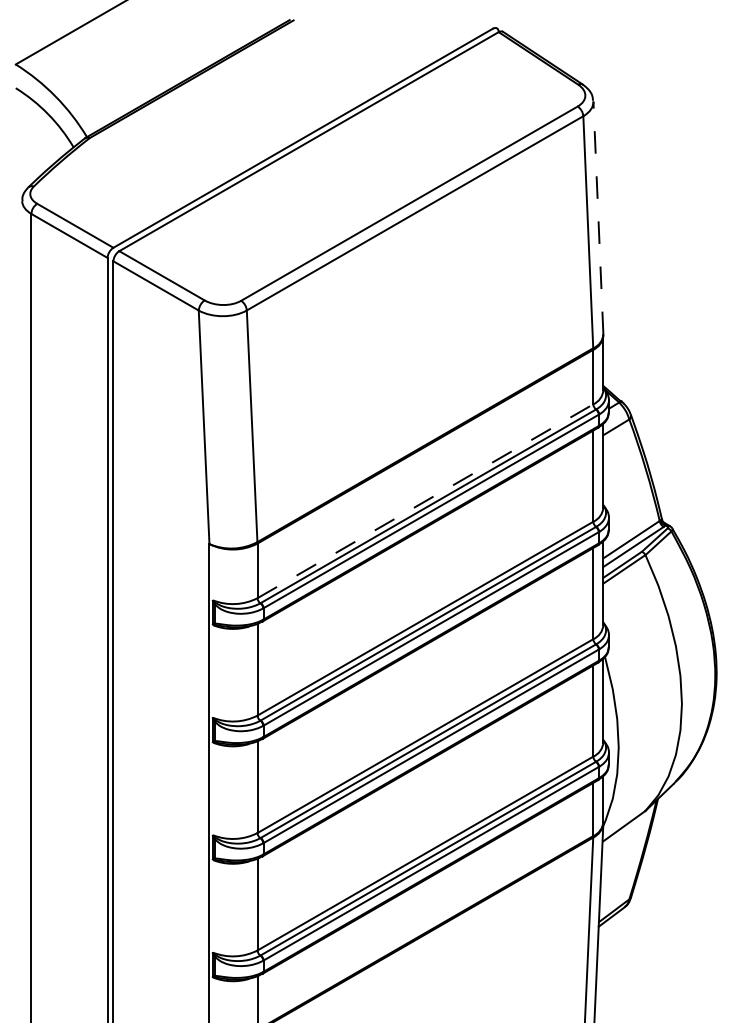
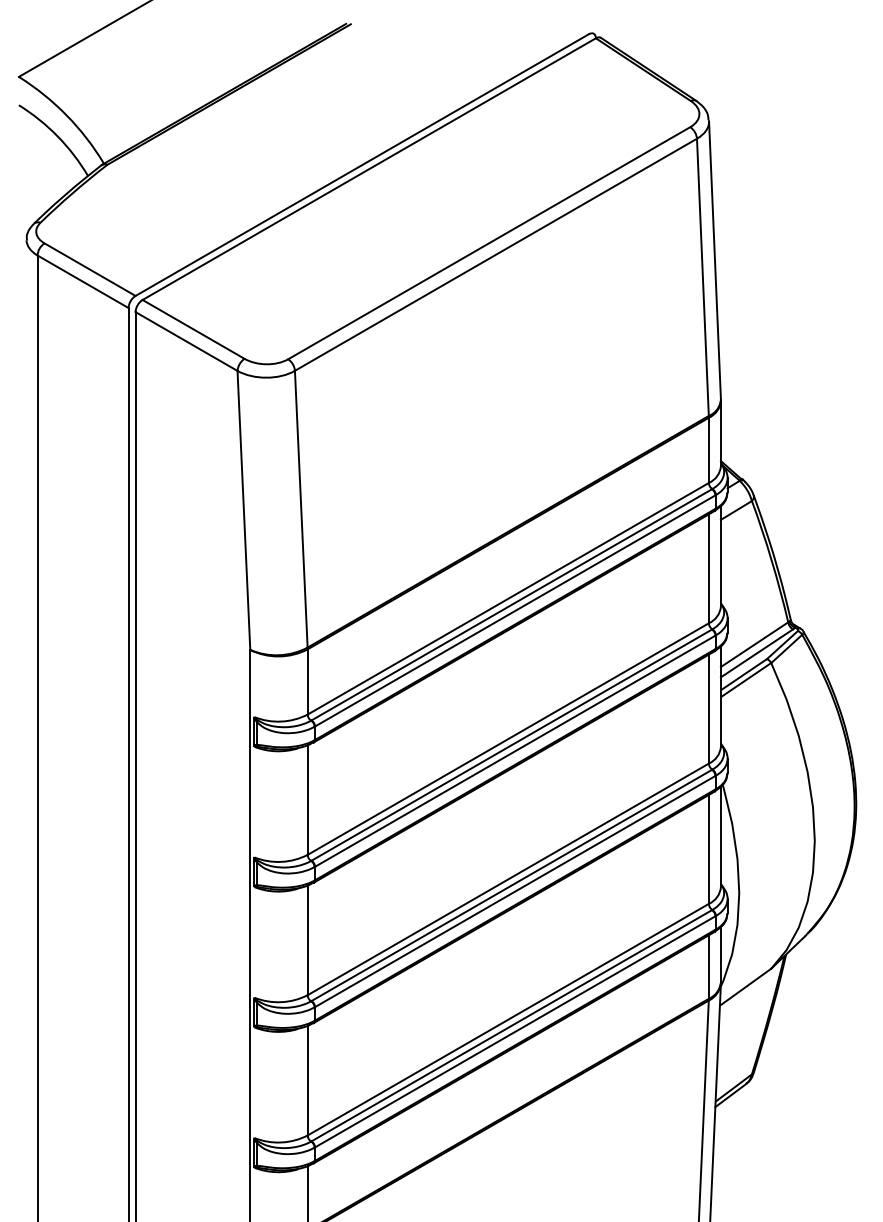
line: (598, 217) -> (714, 259), dashed -> solid
line: (425, 501) -> (508, 598), dashed -> solid

